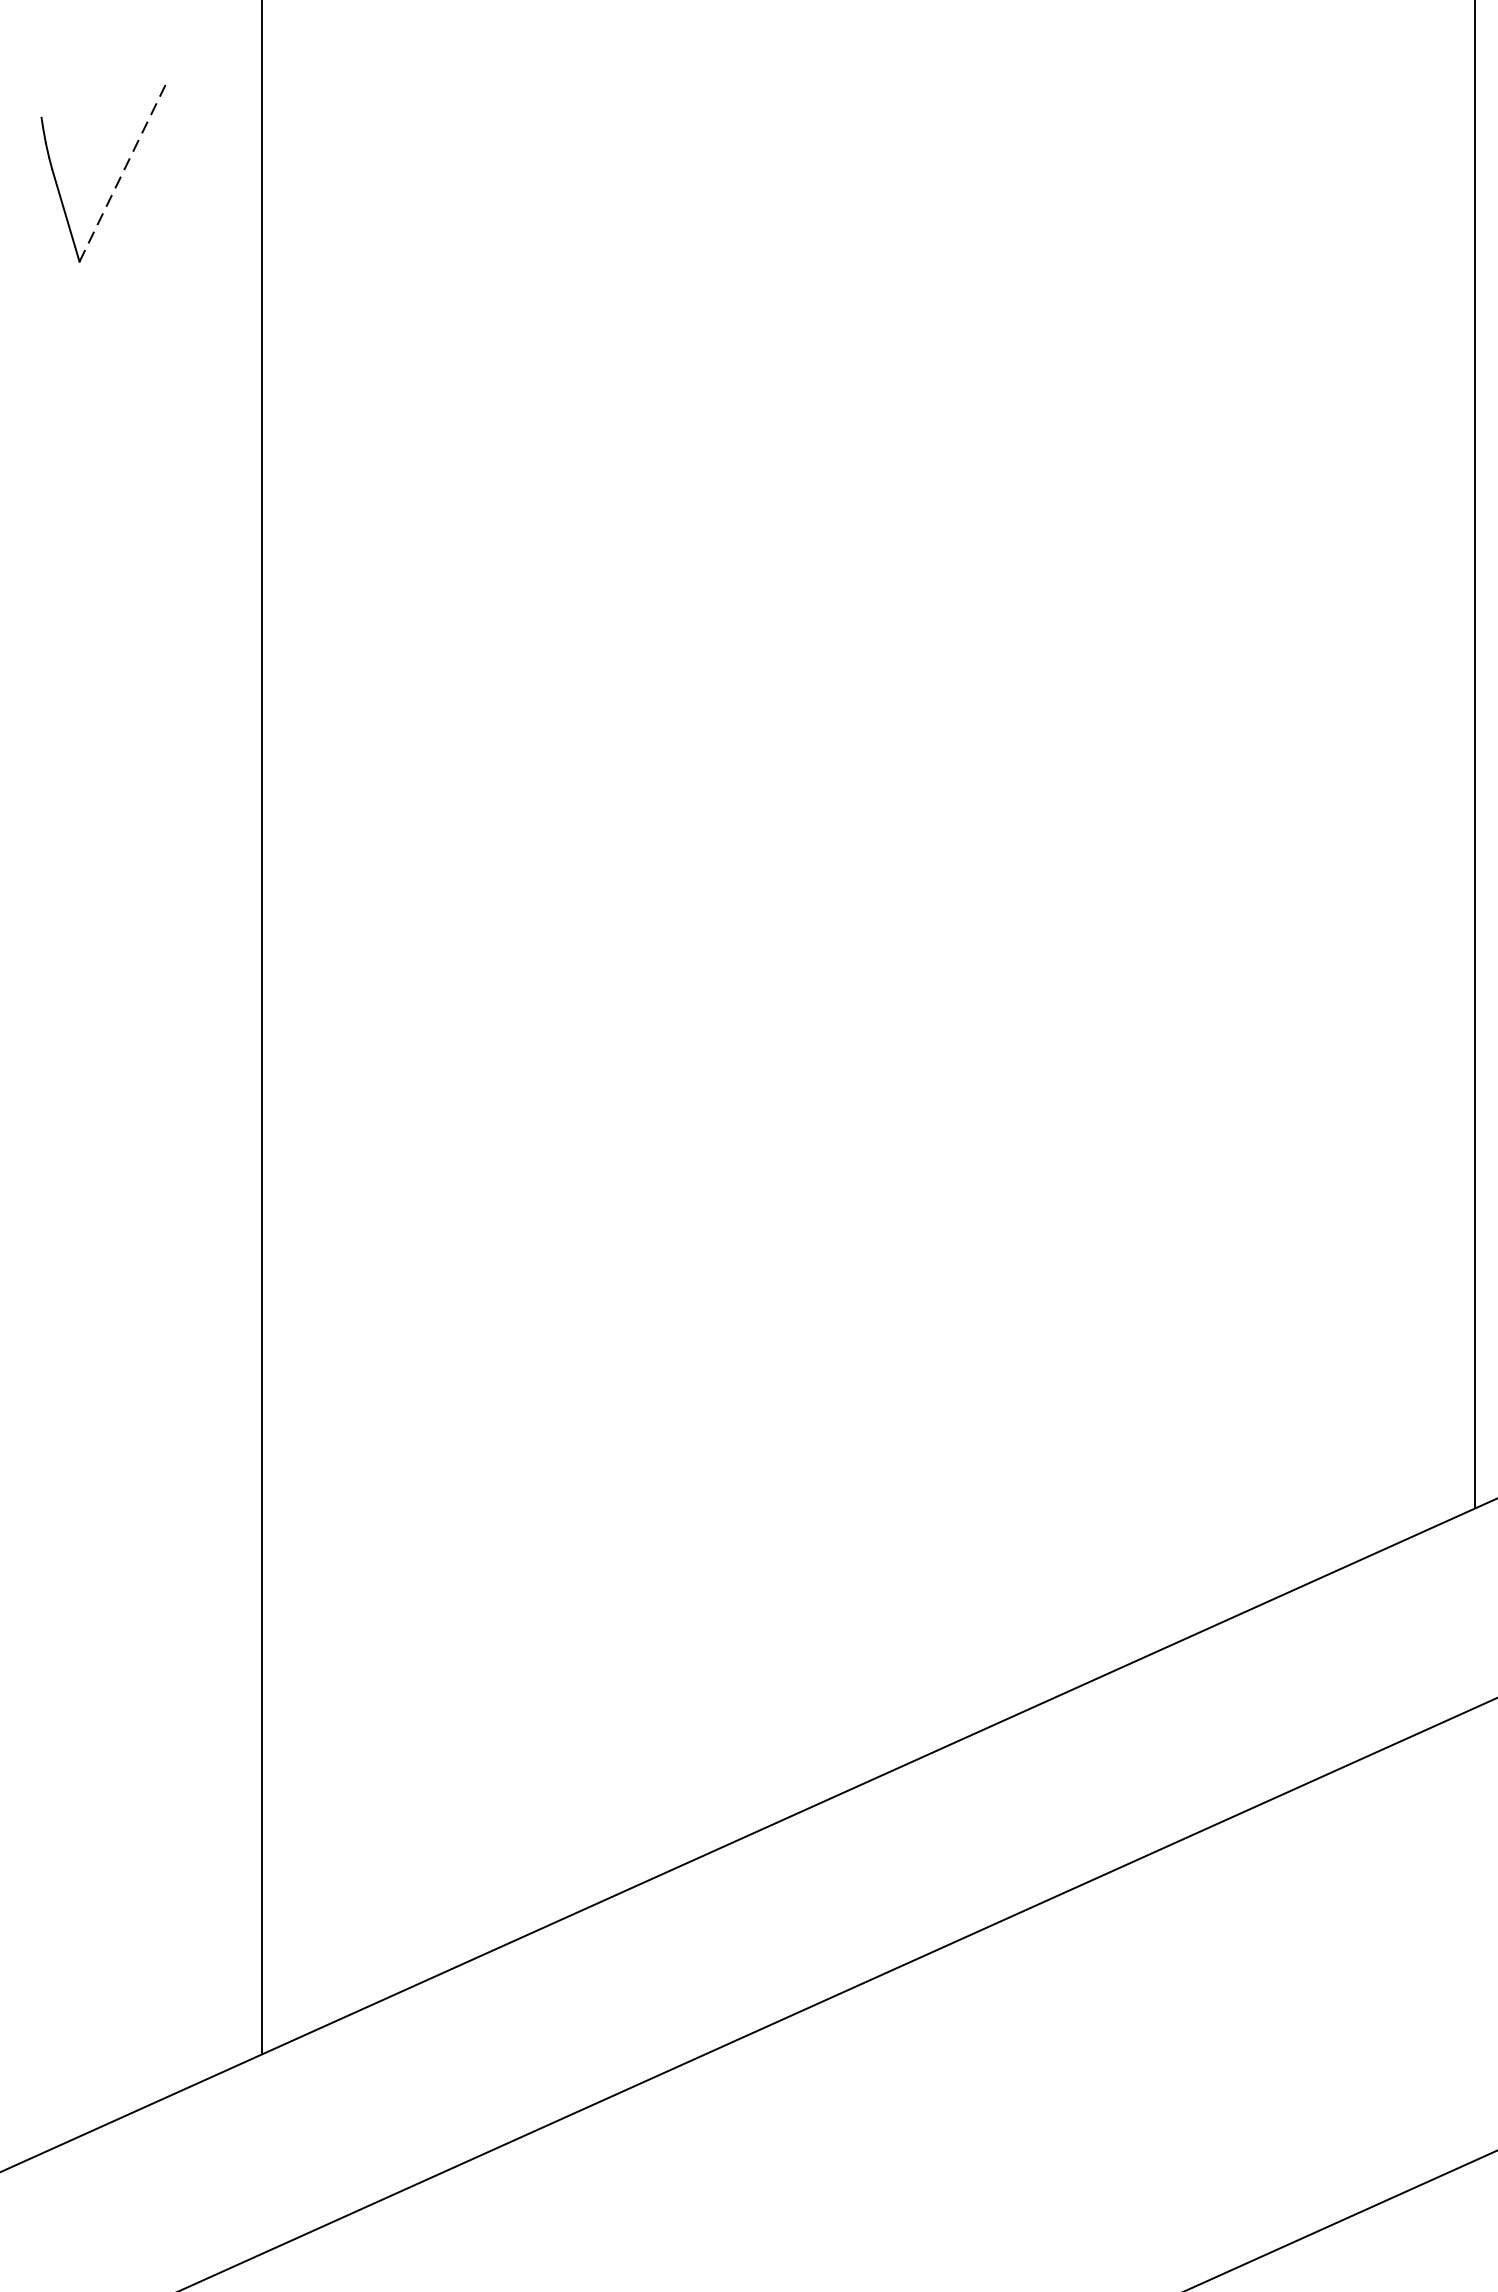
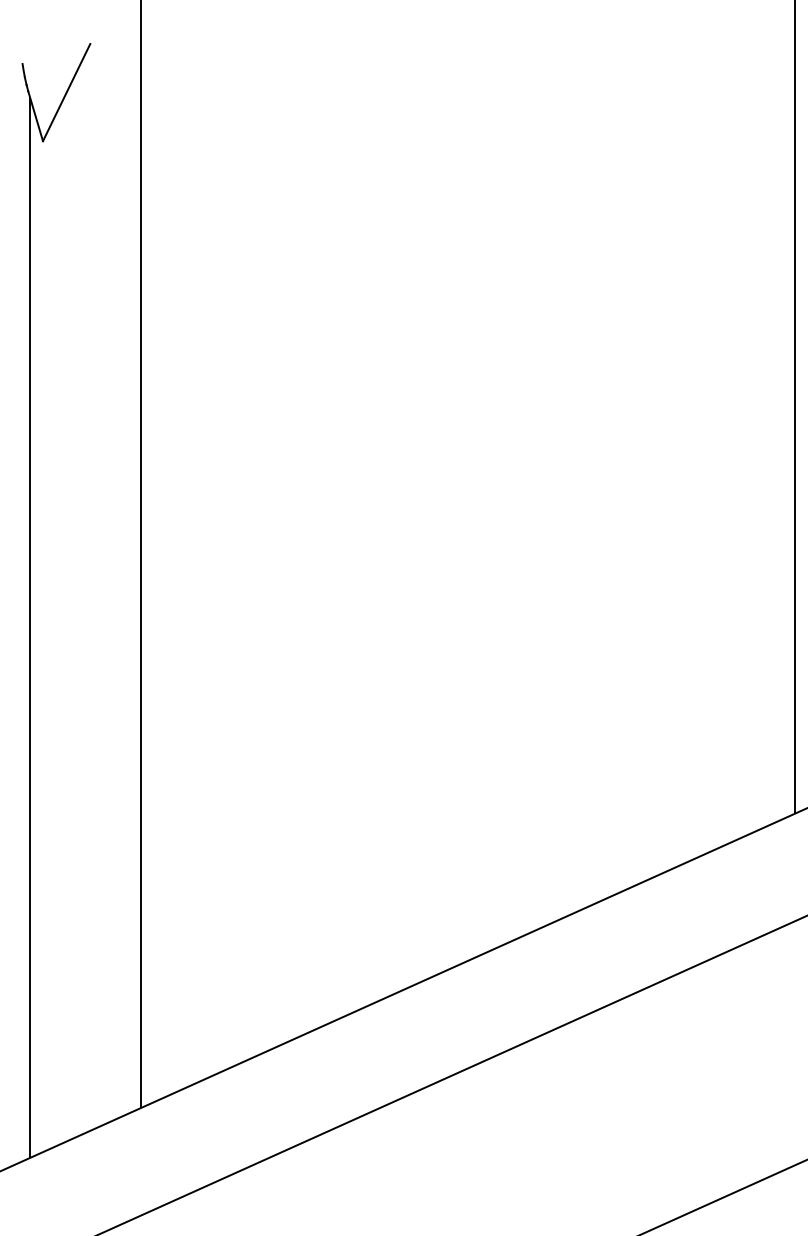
line: (123, 171) -> (66, 92), dashed -> solid
line: (56, 1163) -> (30, 627), added

